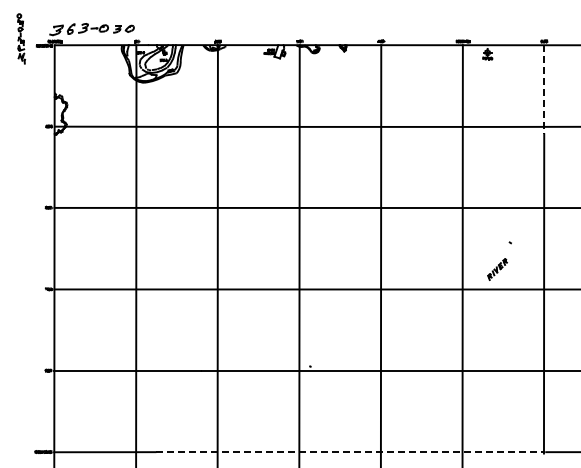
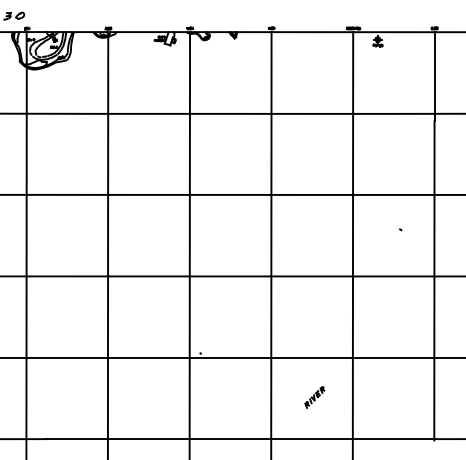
line: (544, 90) -> (434, 77), dashed -> solid
part: (497, 269) -> (314, 397), moved
line: (350, 452) -> (240, 439), dashed -> solid

